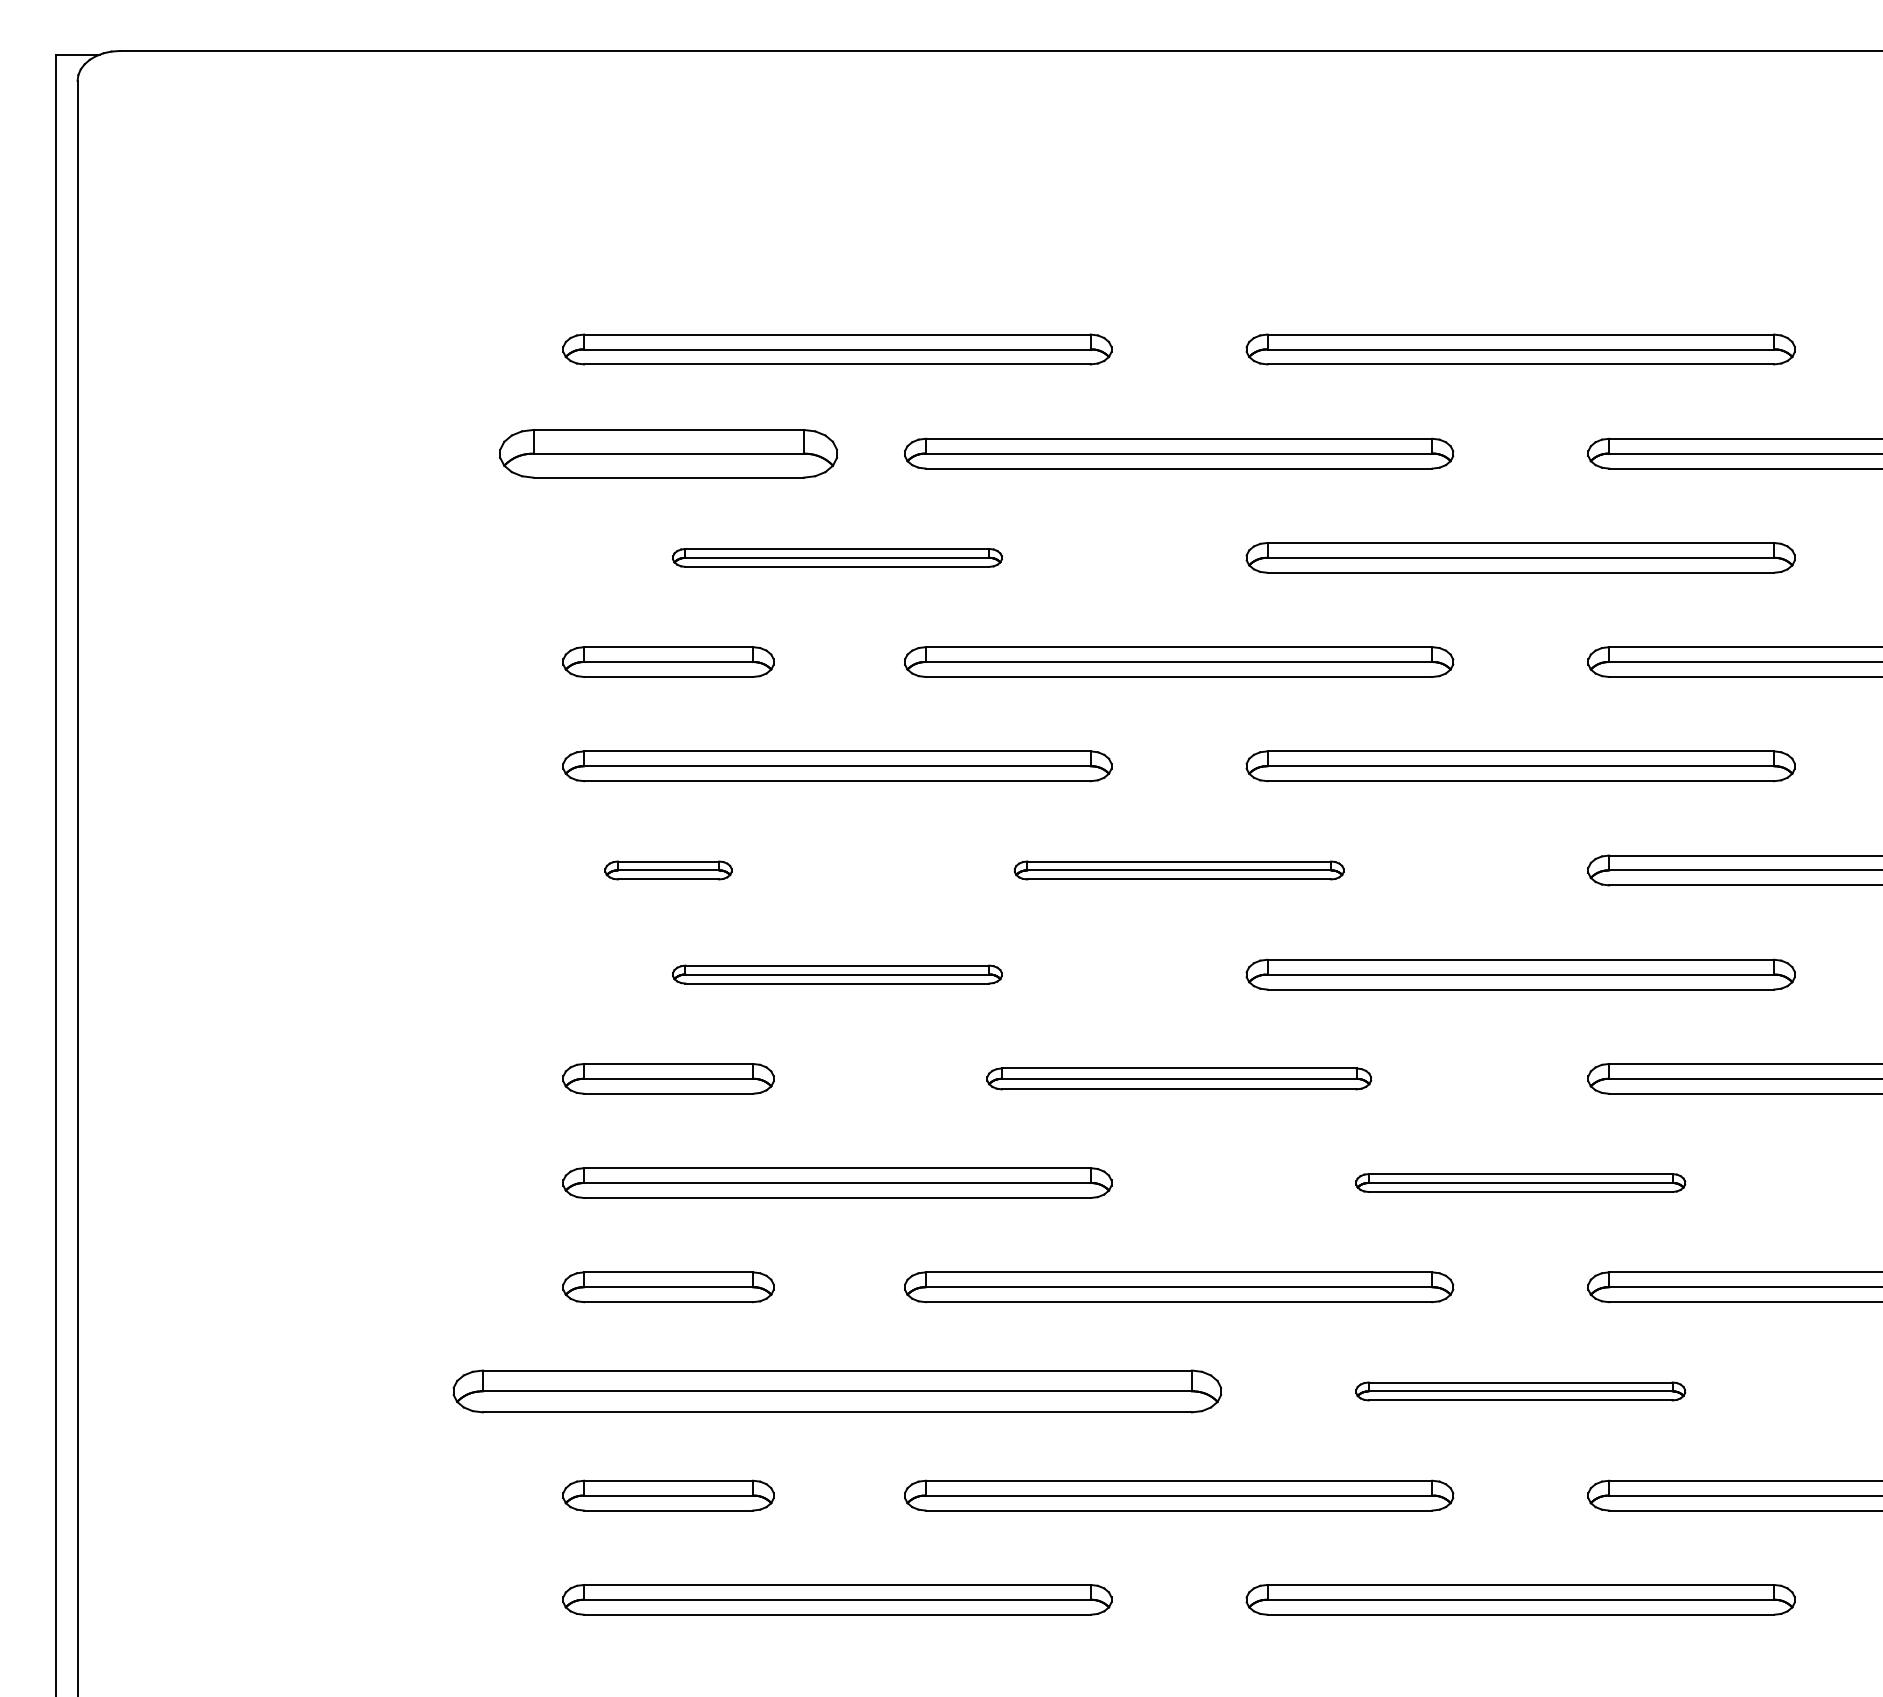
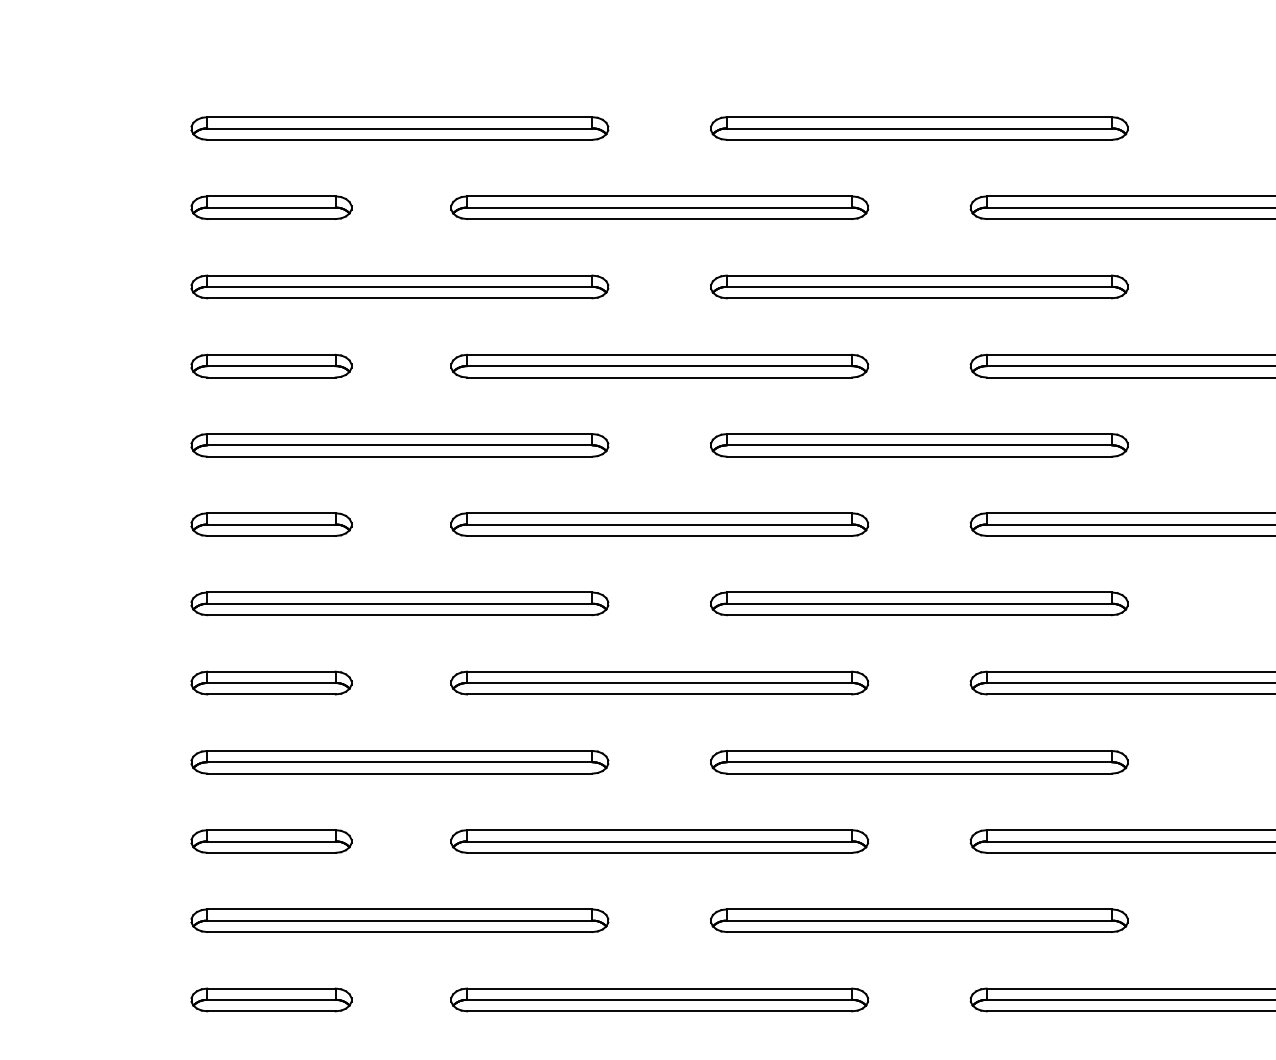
part: (668, 453) -> (271, 207), size x0.62
part: (837, 557) -> (399, 286), size x1.67
part: (668, 870) -> (271, 524), size x1.67
part: (1179, 870) -> (659, 524), size x1.67
part: (837, 974) -> (399, 603), size x1.67
part: (1179, 1078) -> (659, 682), size x1.43
part: (1520, 1182) -> (919, 761), size x1.67
part: (837, 1391) -> (399, 920), size x0.71
part: (1520, 1391) -> (919, 920), size x1.67

